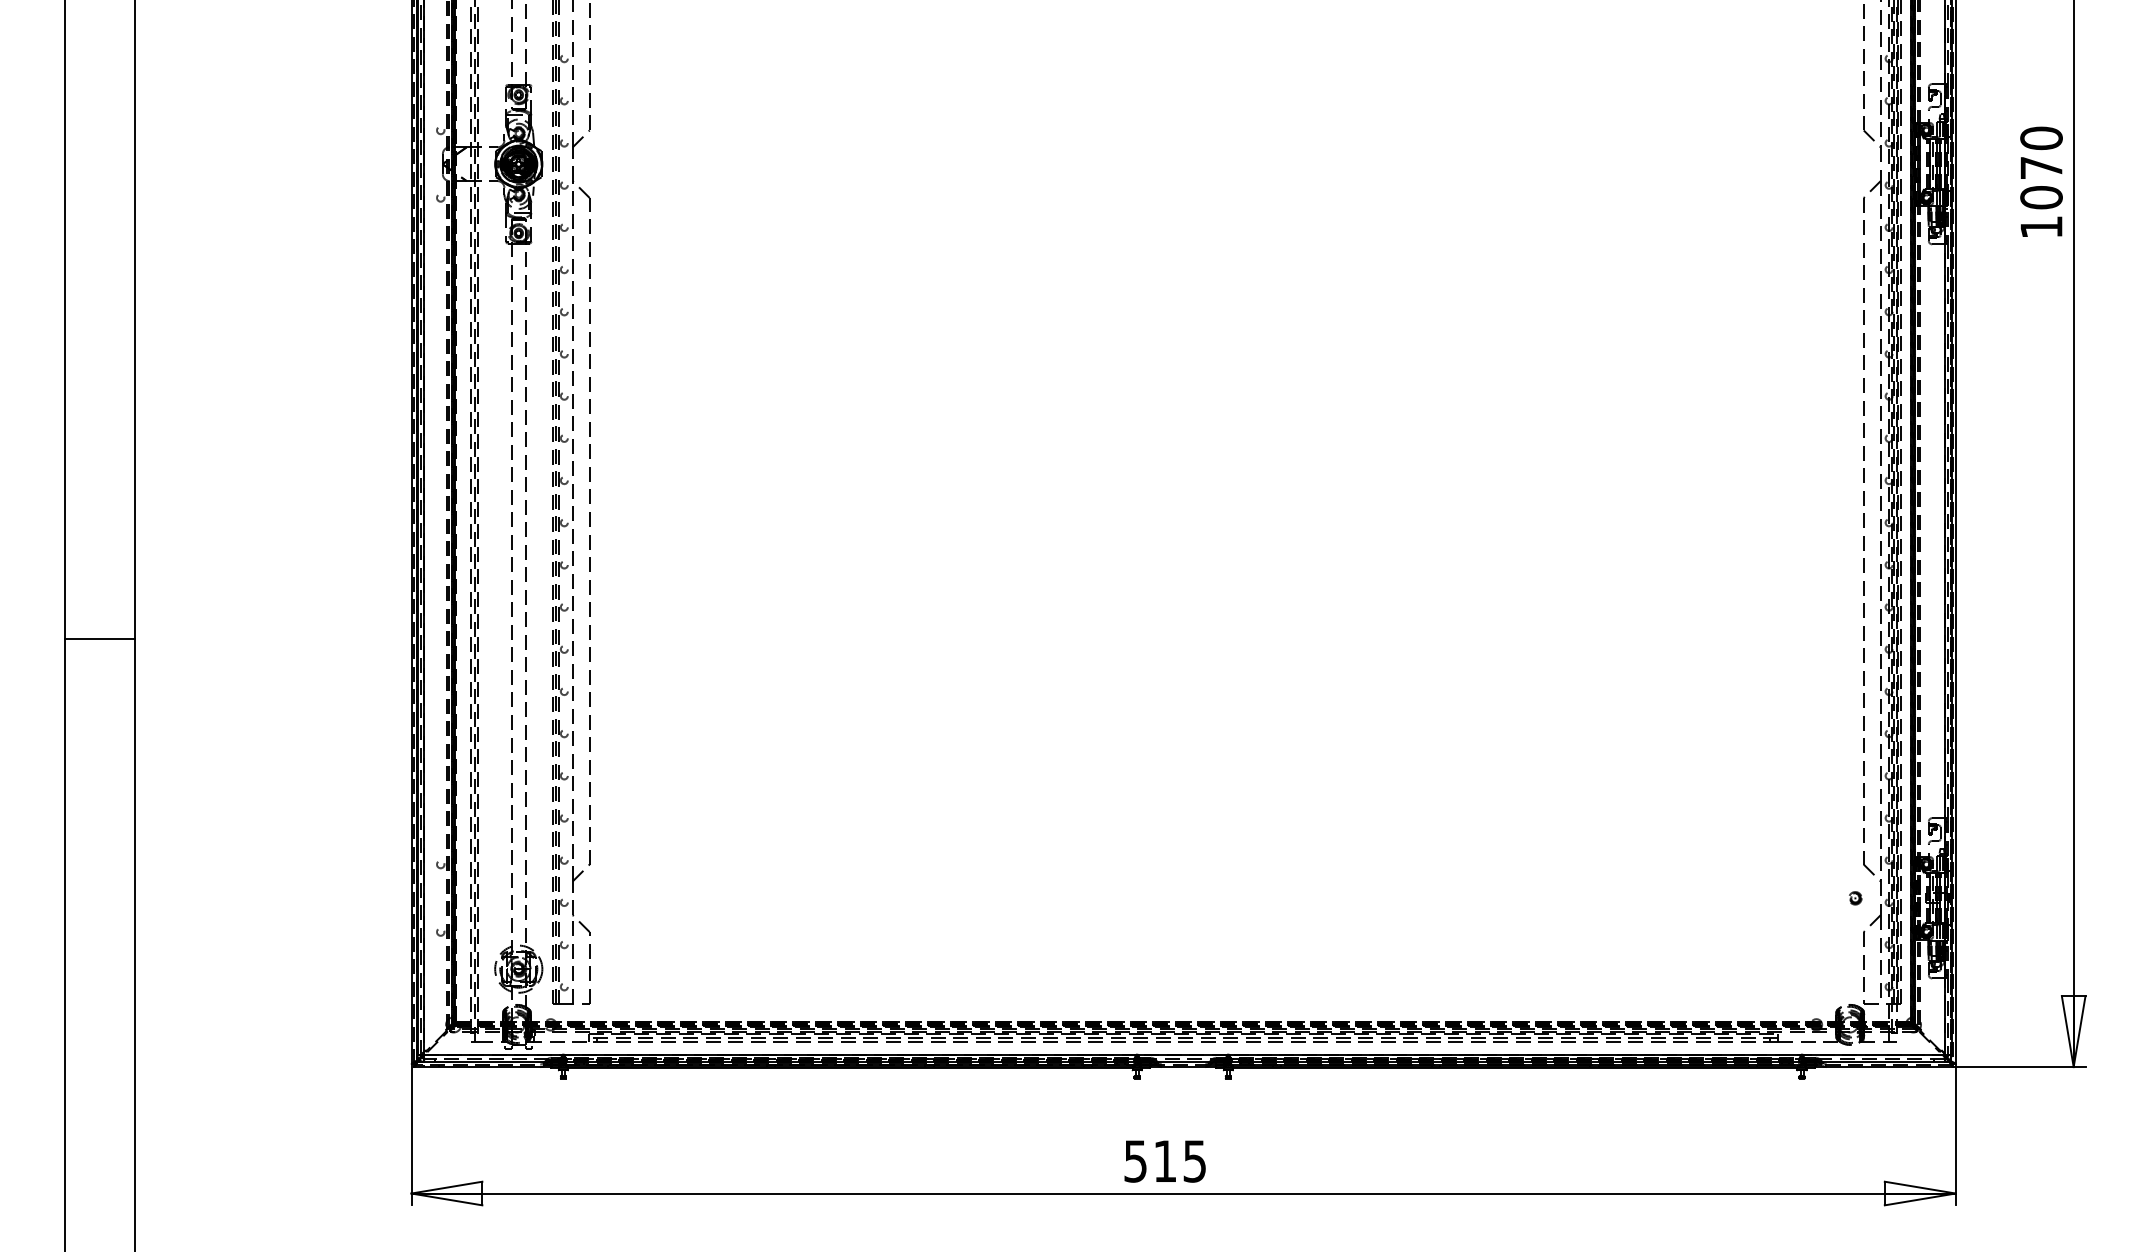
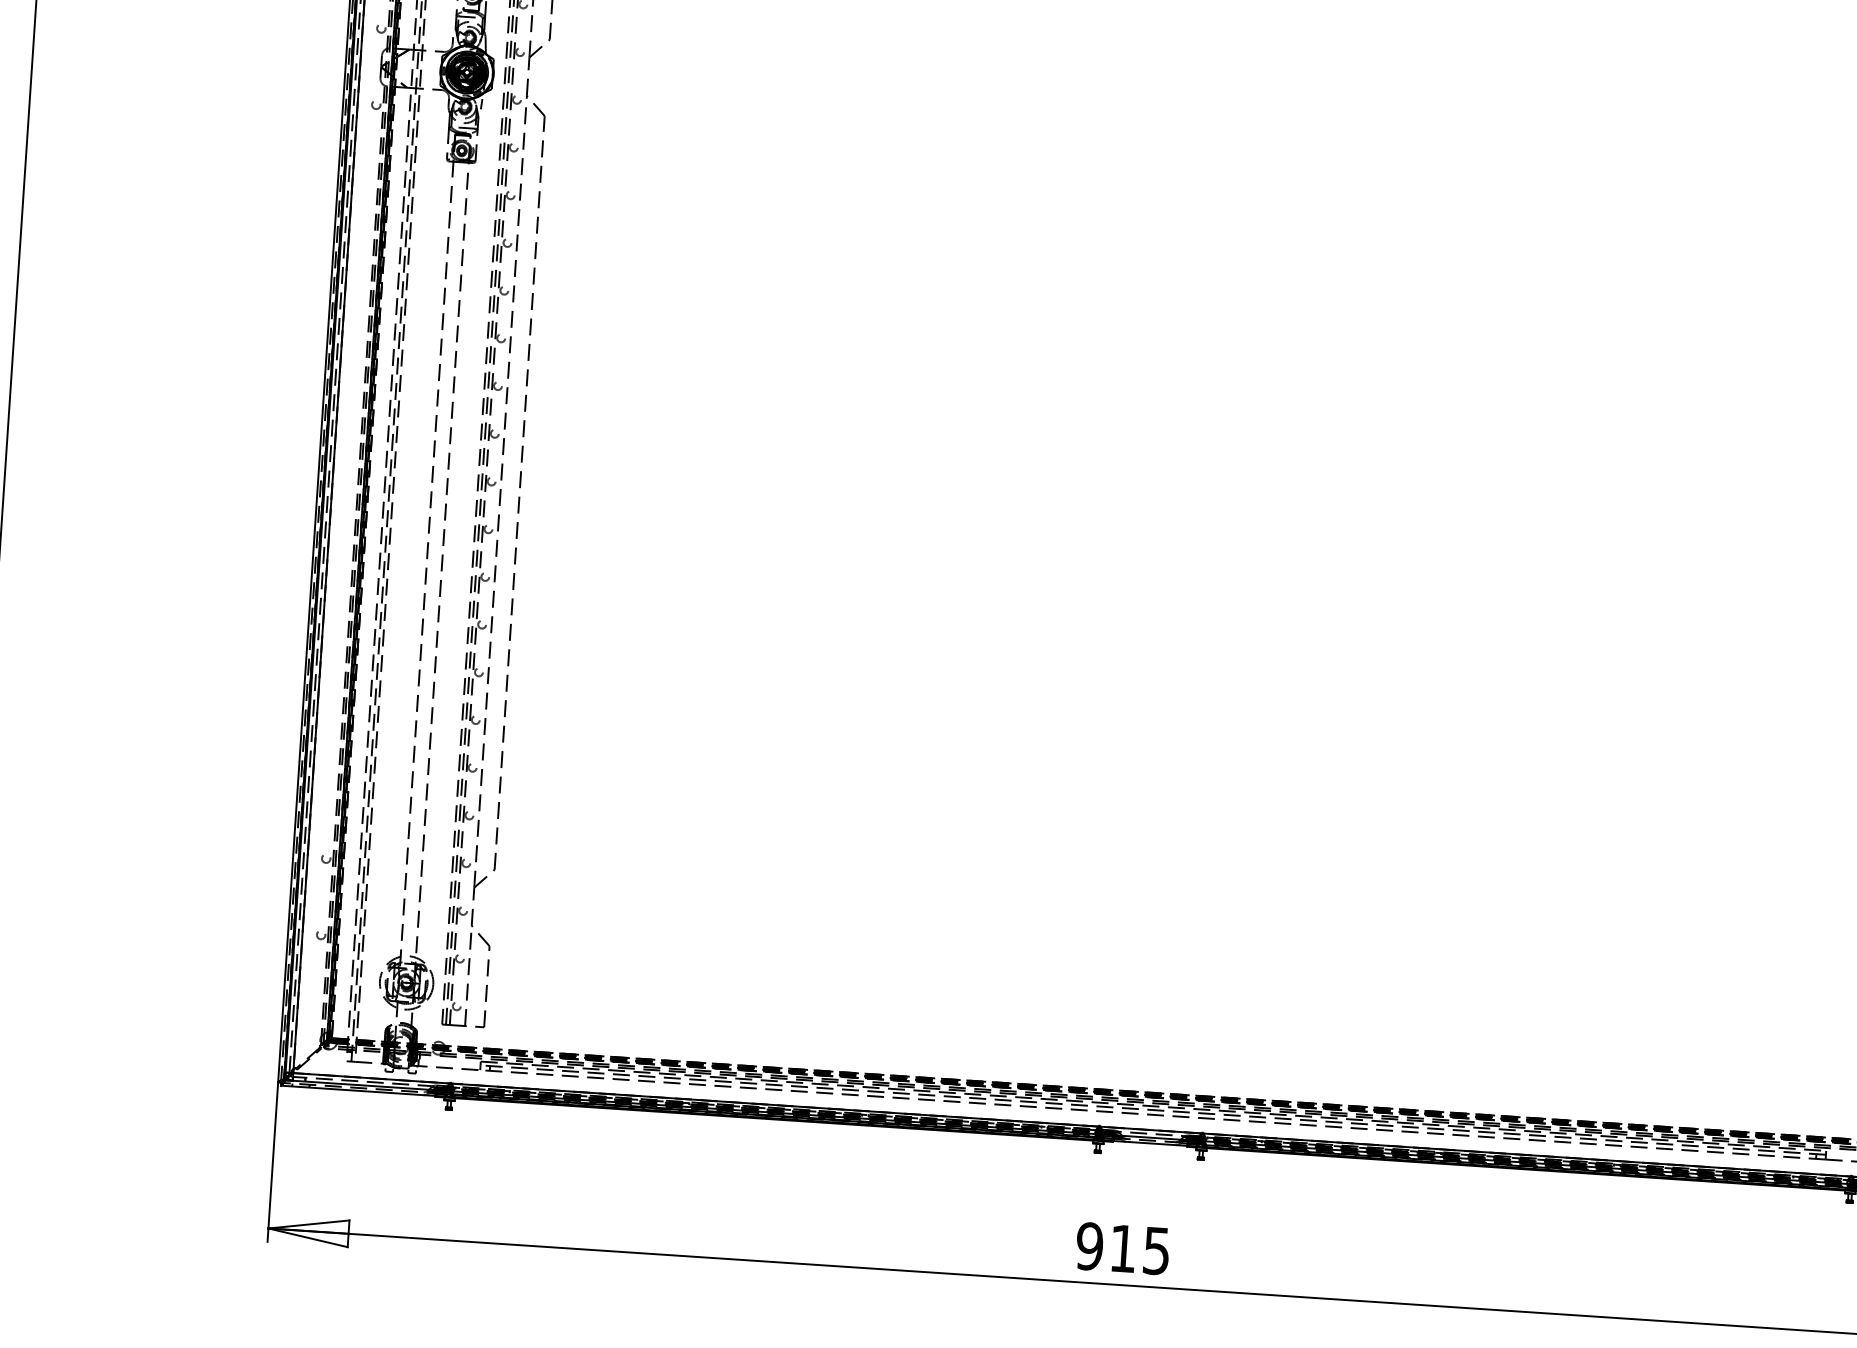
text: (1135, 1161) -> (1089, 1246), 515 -> 915

